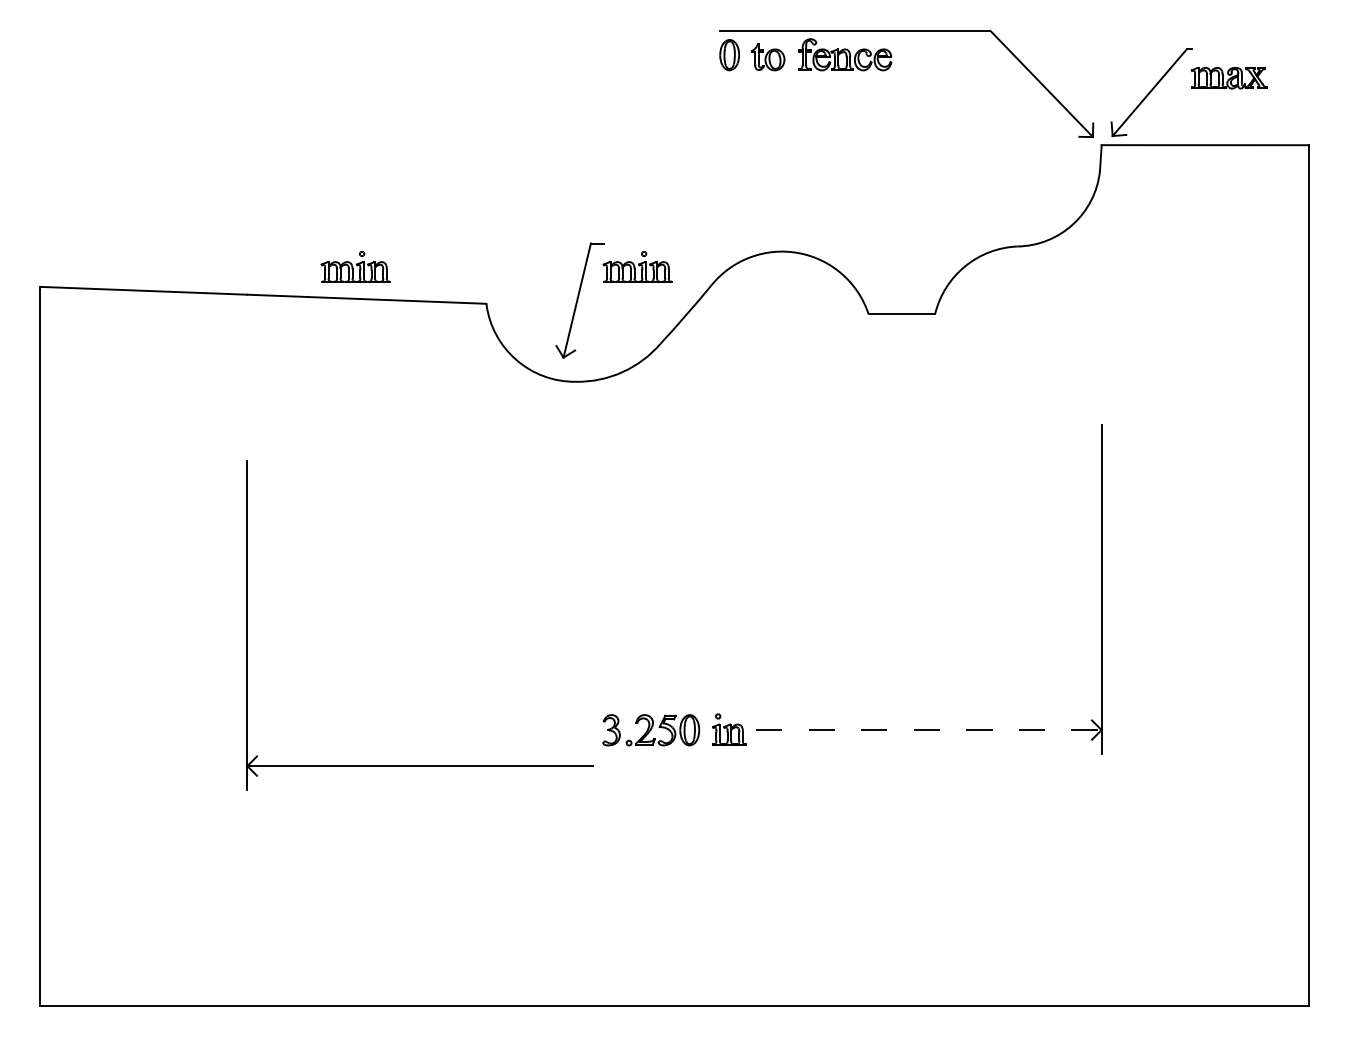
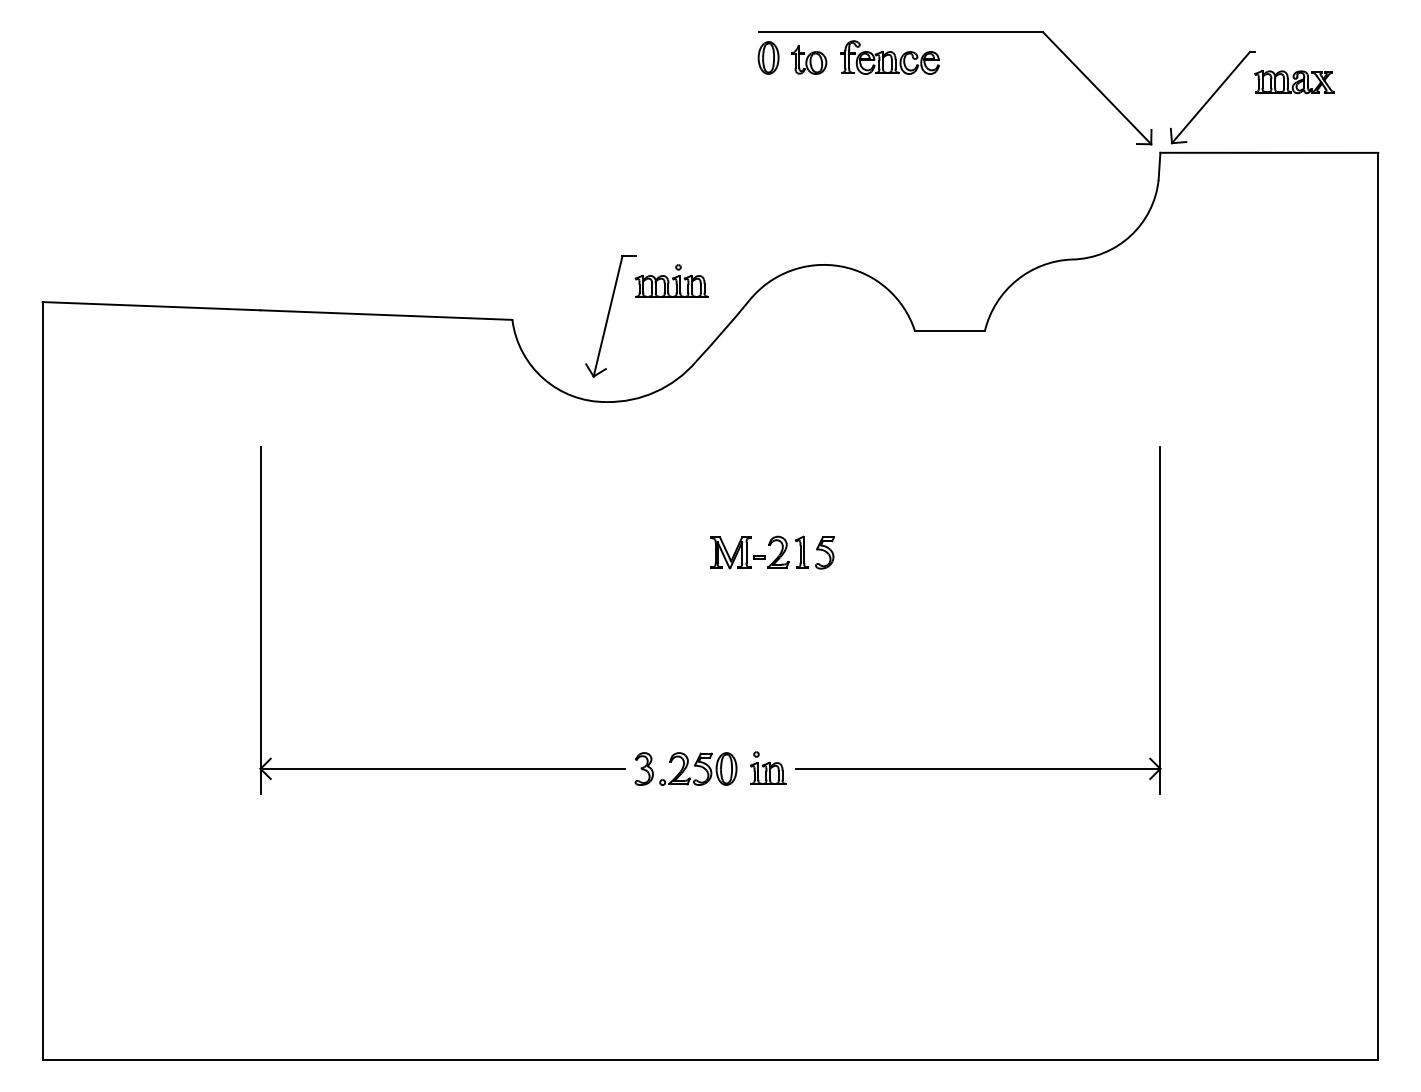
part: (355, 266) -> (374, 280), removed
part: (733, 524) -> (772, 552), added
line: (928, 730) -> (978, 769), dashed -> solid
part: (419, 765) -> (441, 768), moved

